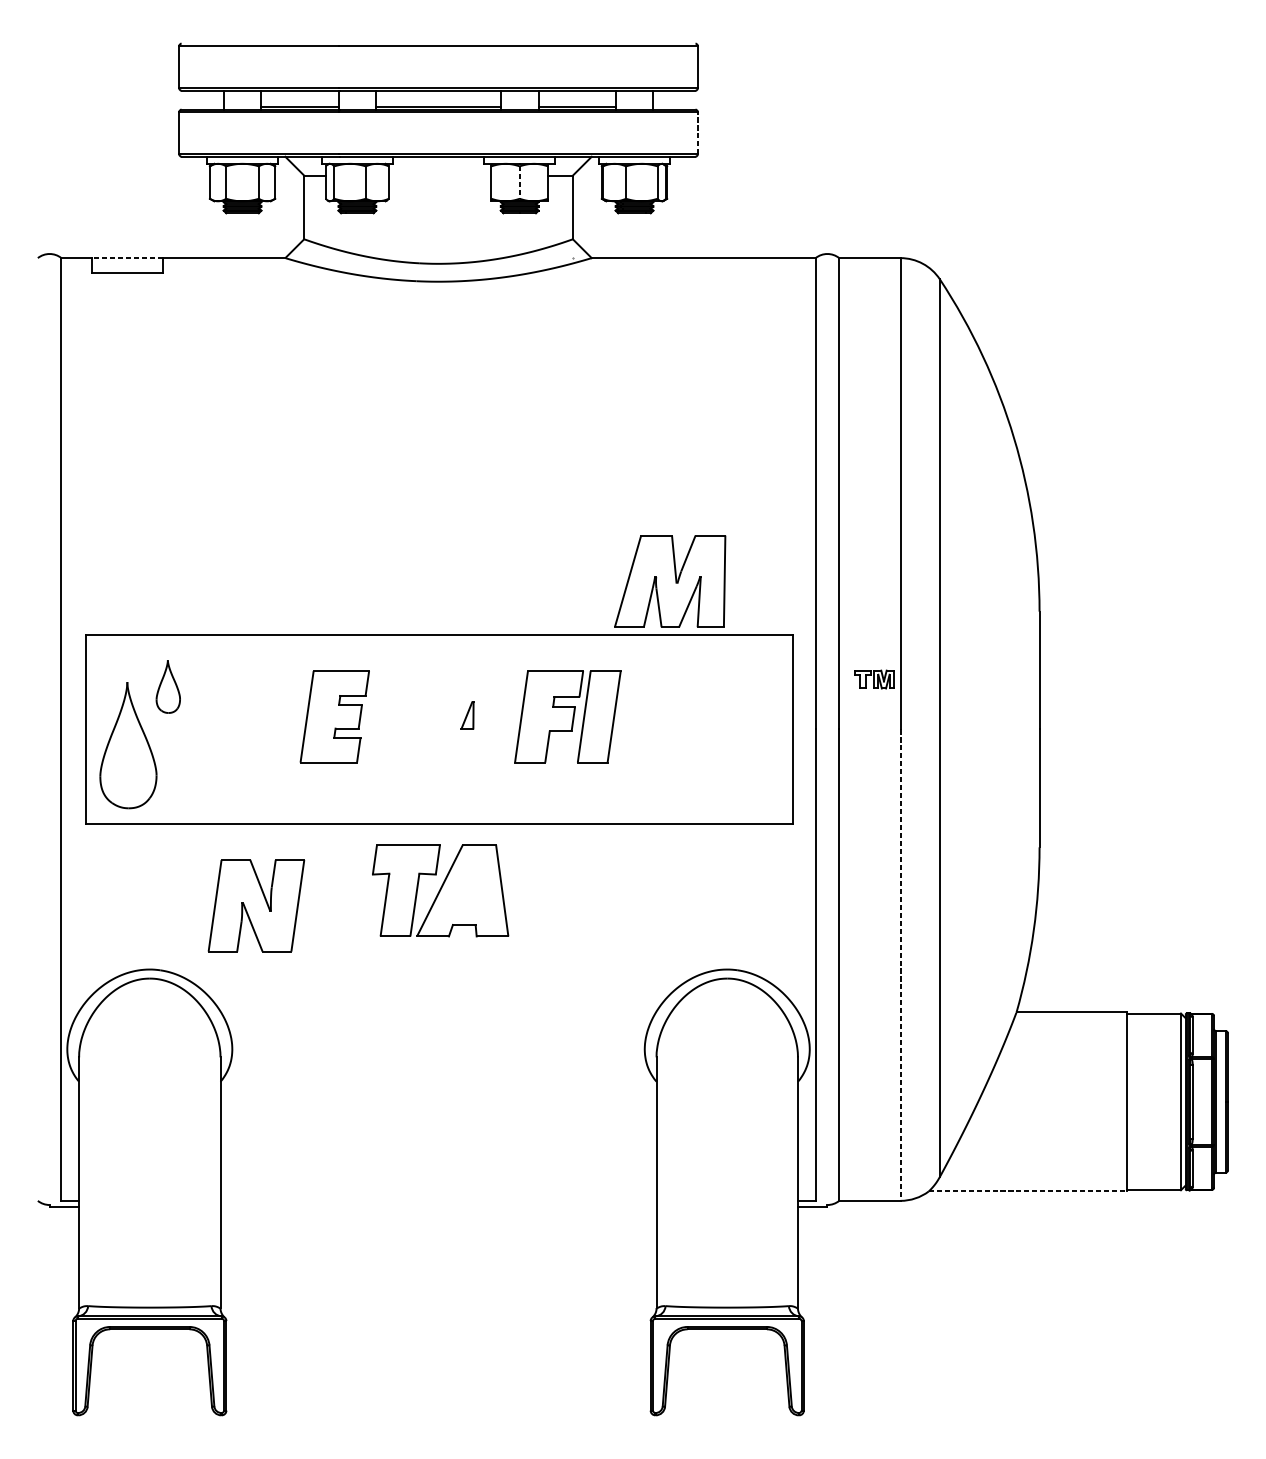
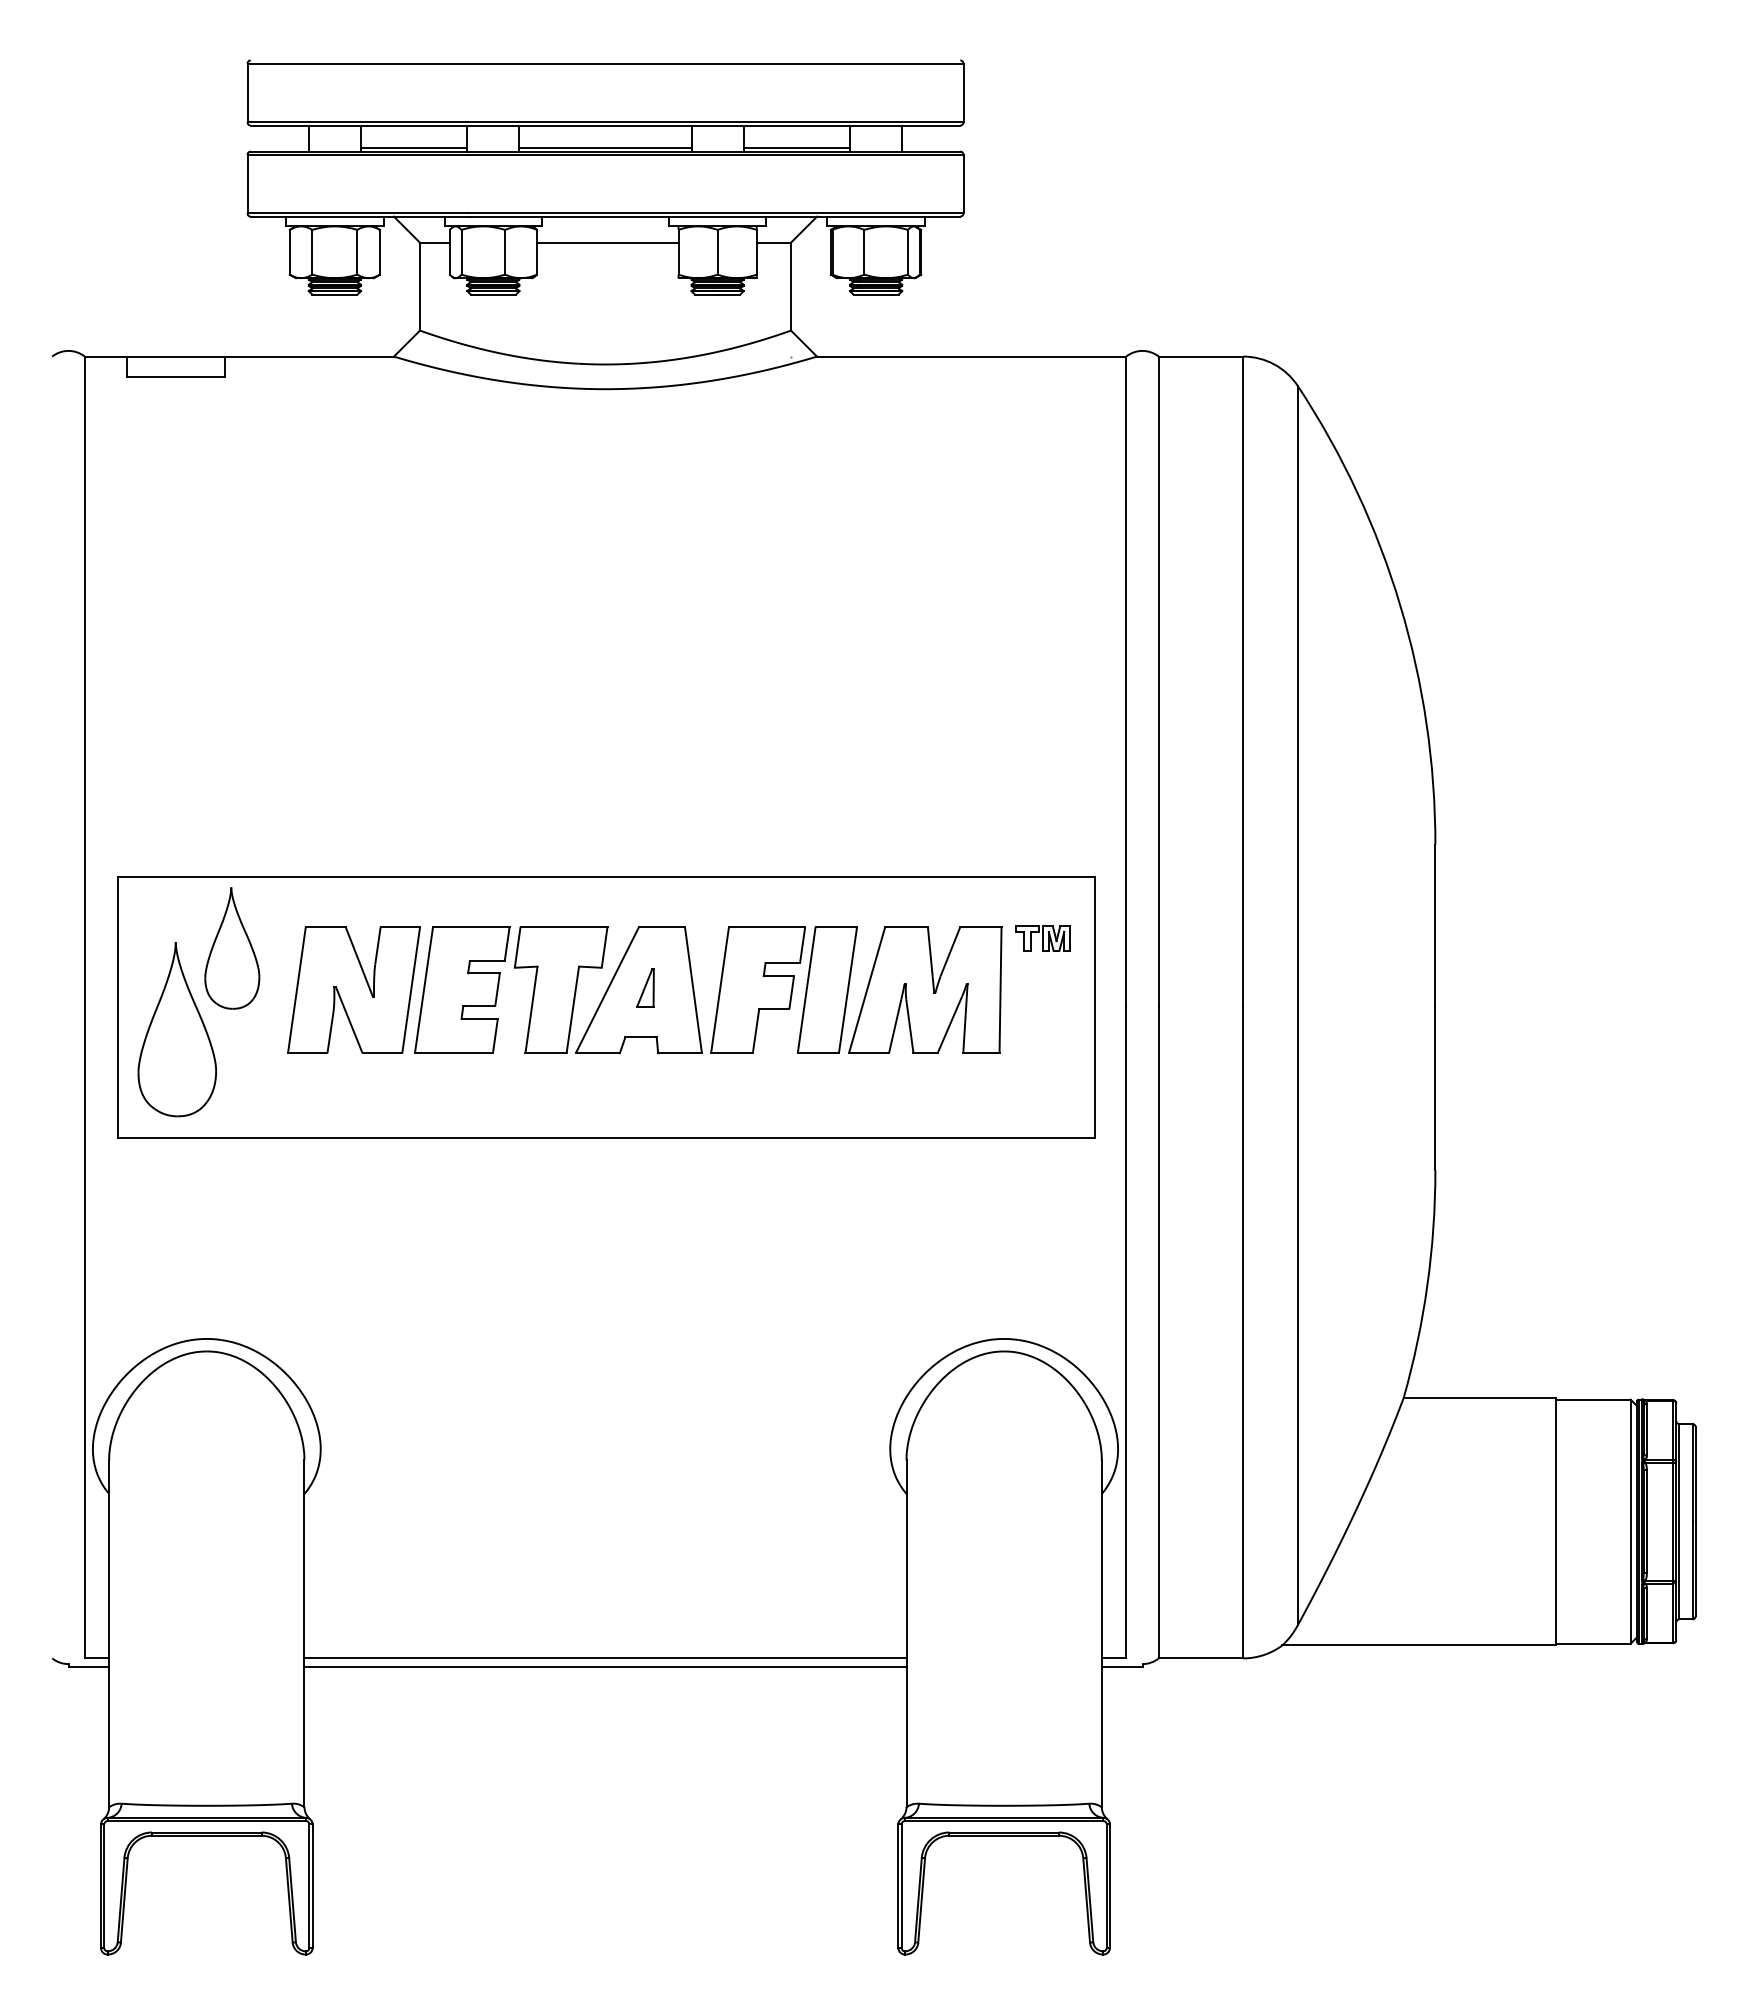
line: (697, 132) -> (963, 183), dashed -> solid
line: (440, 175) -> (607, 242), added
line: (519, 182) -> (717, 252), dashed -> solid
line: (127, 258) -> (175, 356), dashed -> solid
part: (670, 581) -> (925, 989), moved
part: (873, 679) -> (1042, 938), moved
part: (168, 686) -> (232, 948), size x1.67
part: (440, 890) -> (607, 990), moved
part: (256, 905) -> (353, 989), moved
line: (900, 965) -> (1243, 1333), dashed -> solid
line: (1028, 1191) -> (1419, 1645), dashed -> solid
line: (438, 1200) -> (605, 1658), added
line: (438, 1206) -> (605, 1666), added

